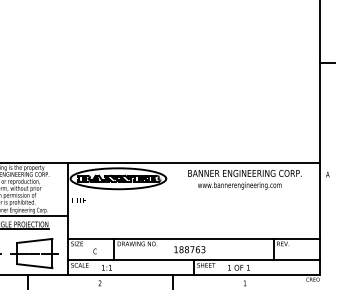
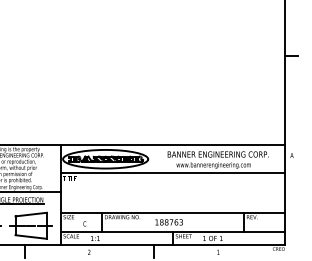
line: (193, 194) -> (172, 173), added

